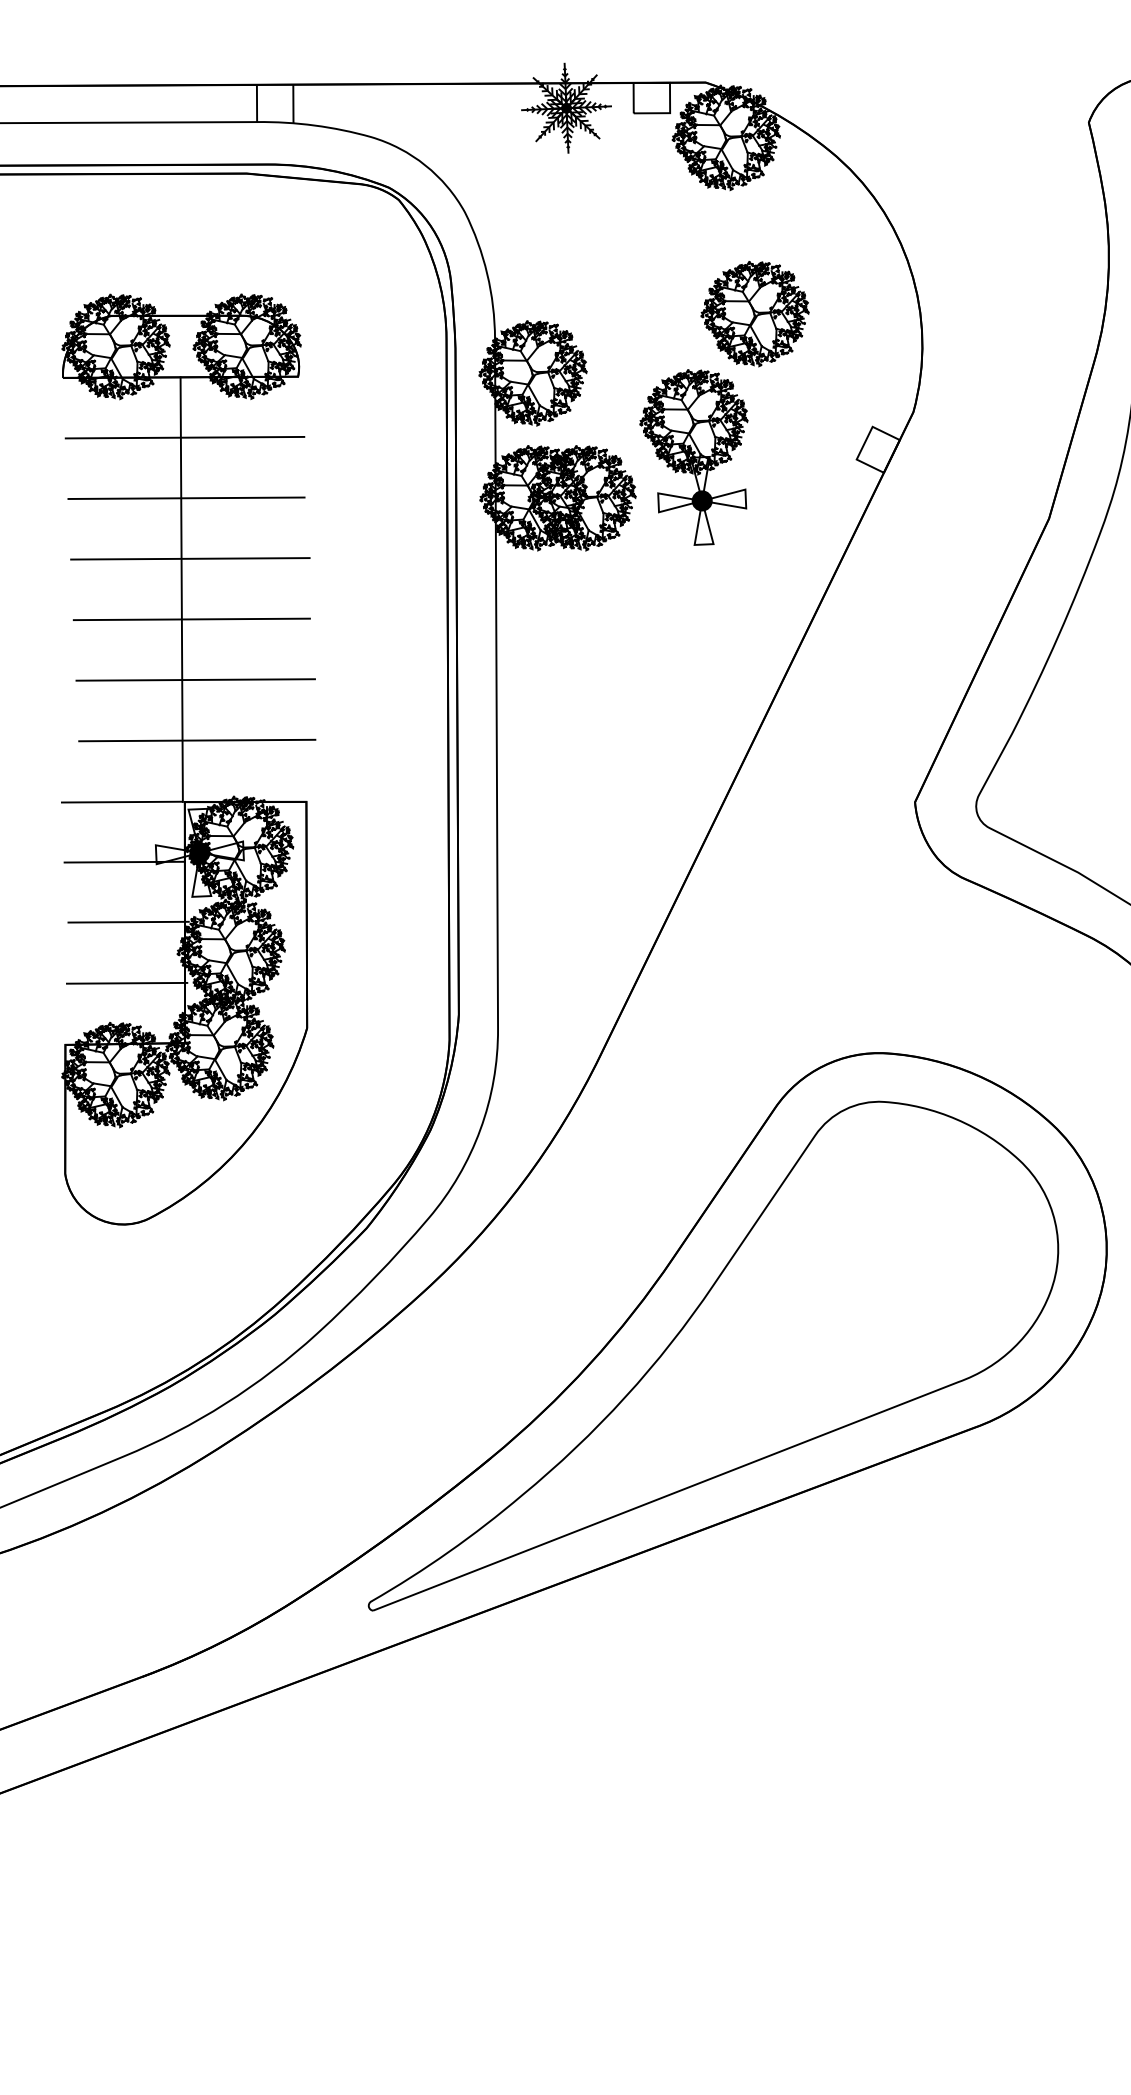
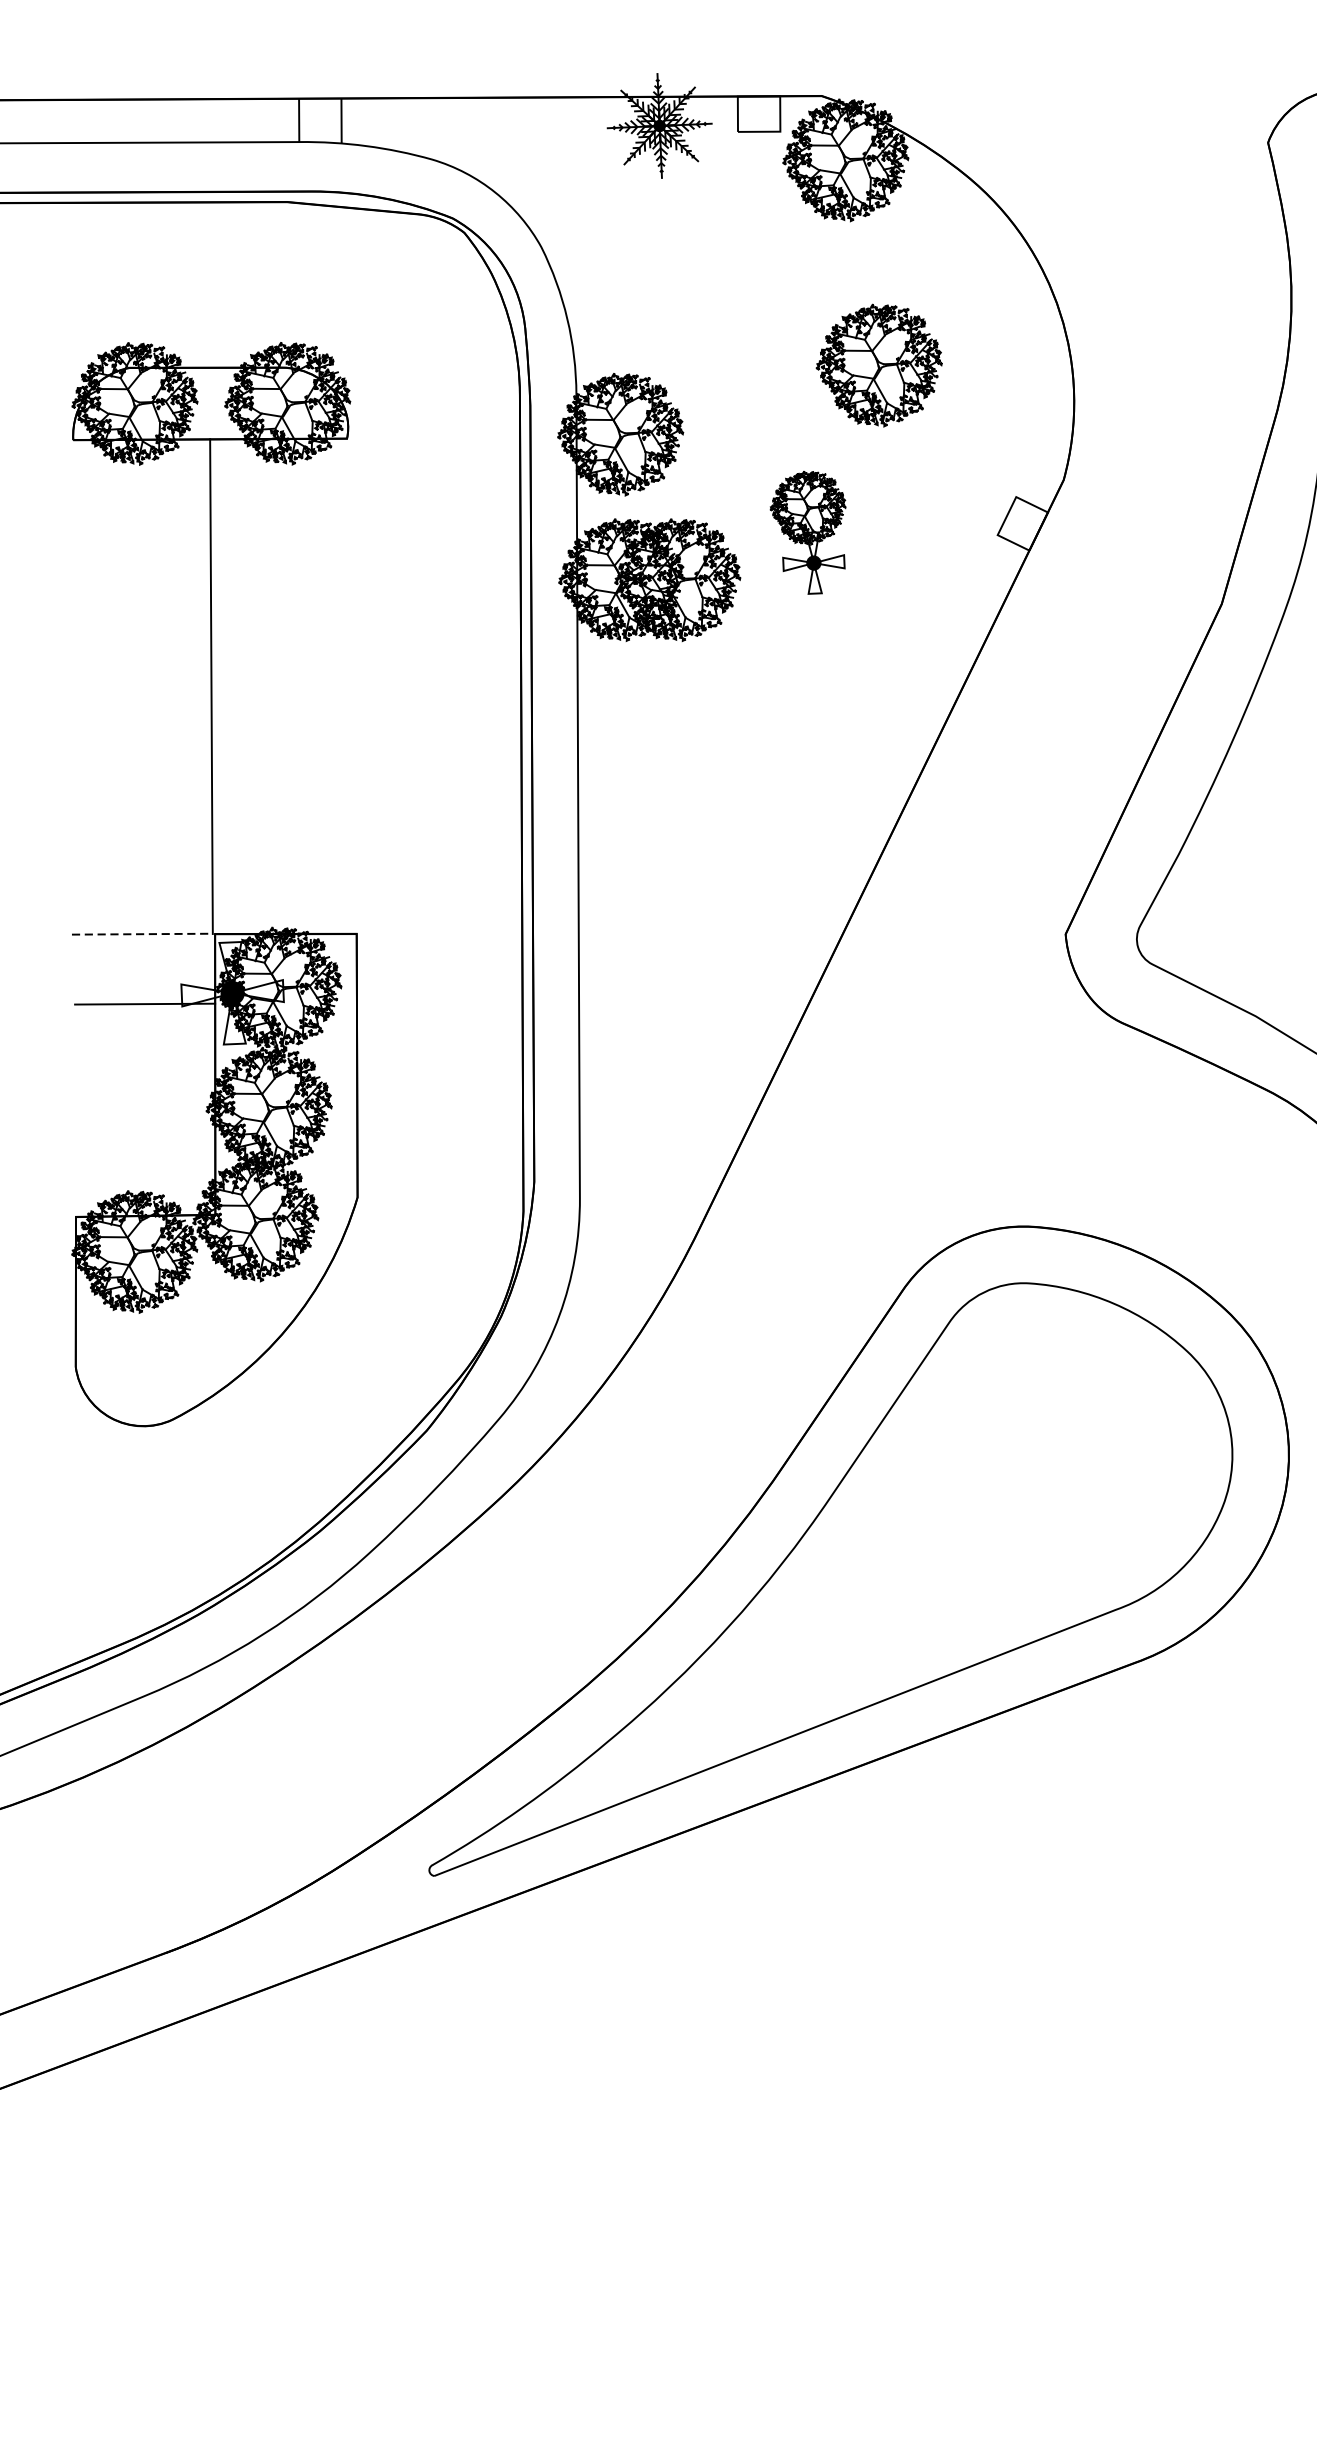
line: (184, 437) -> (214, 509), removed
part: (693, 457) -> (807, 532), size x0.6
line: (186, 498) -> (217, 580), removed
line: (190, 558) -> (221, 650), removed
line: (191, 619) -> (222, 721), removed
line: (195, 679) -> (227, 791), removed
line: (197, 740) -> (229, 862), removed
line: (122, 802) -> (142, 934), solid -> dashed
line: (128, 921) -> (149, 1073), removed
line: (126, 982) -> (147, 1144), removed

